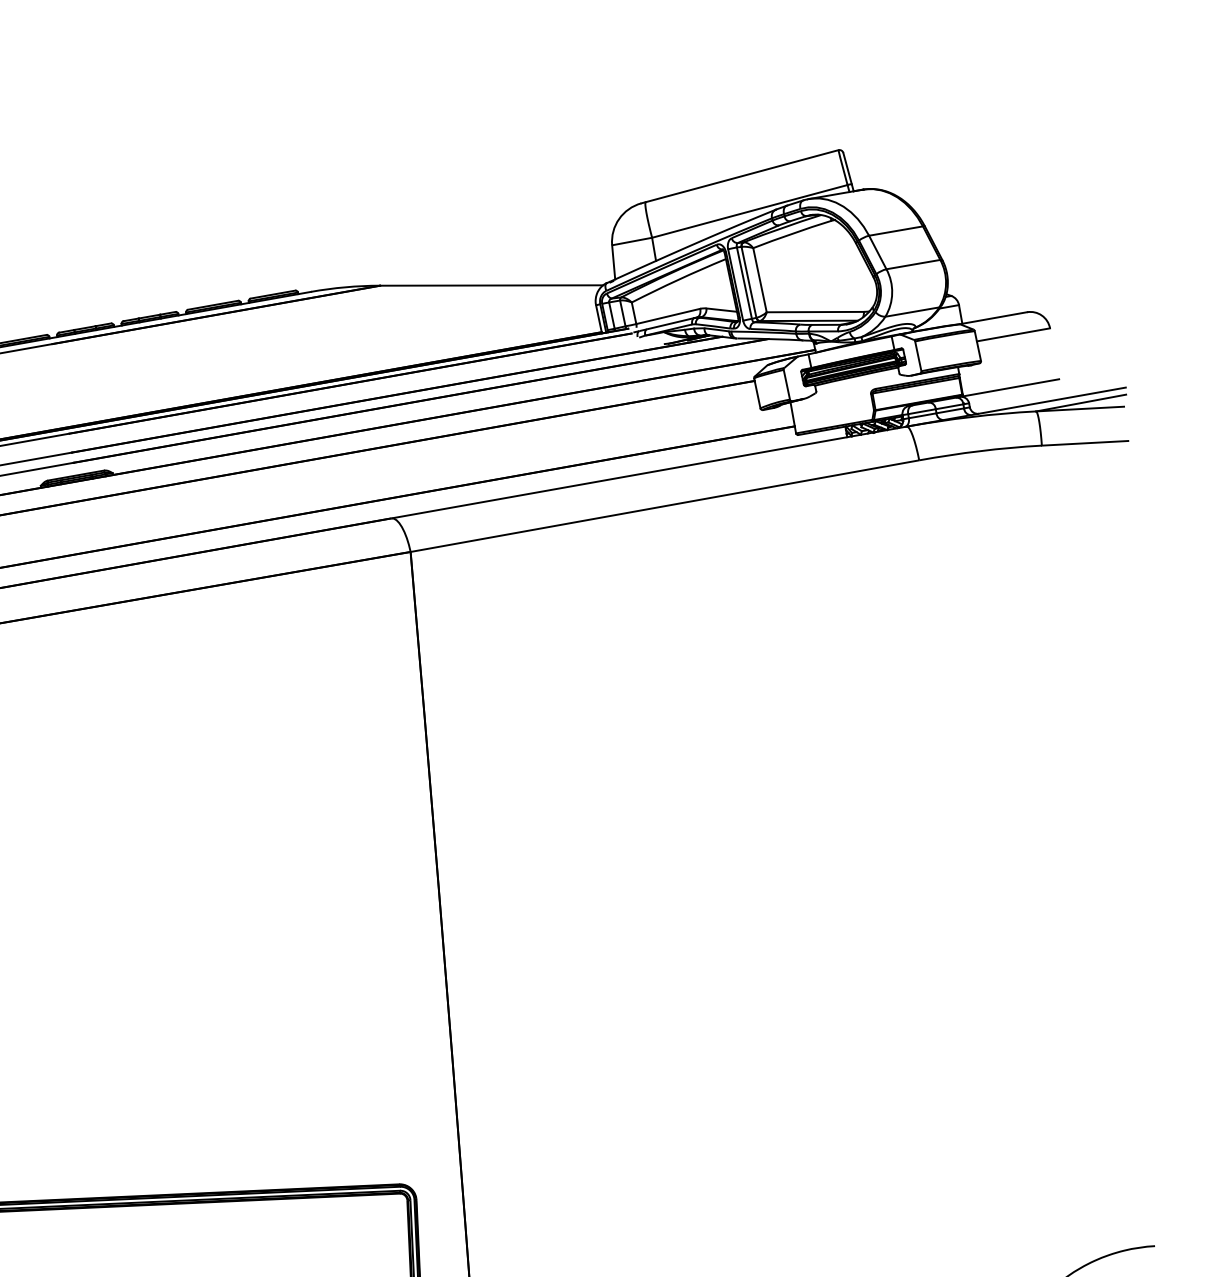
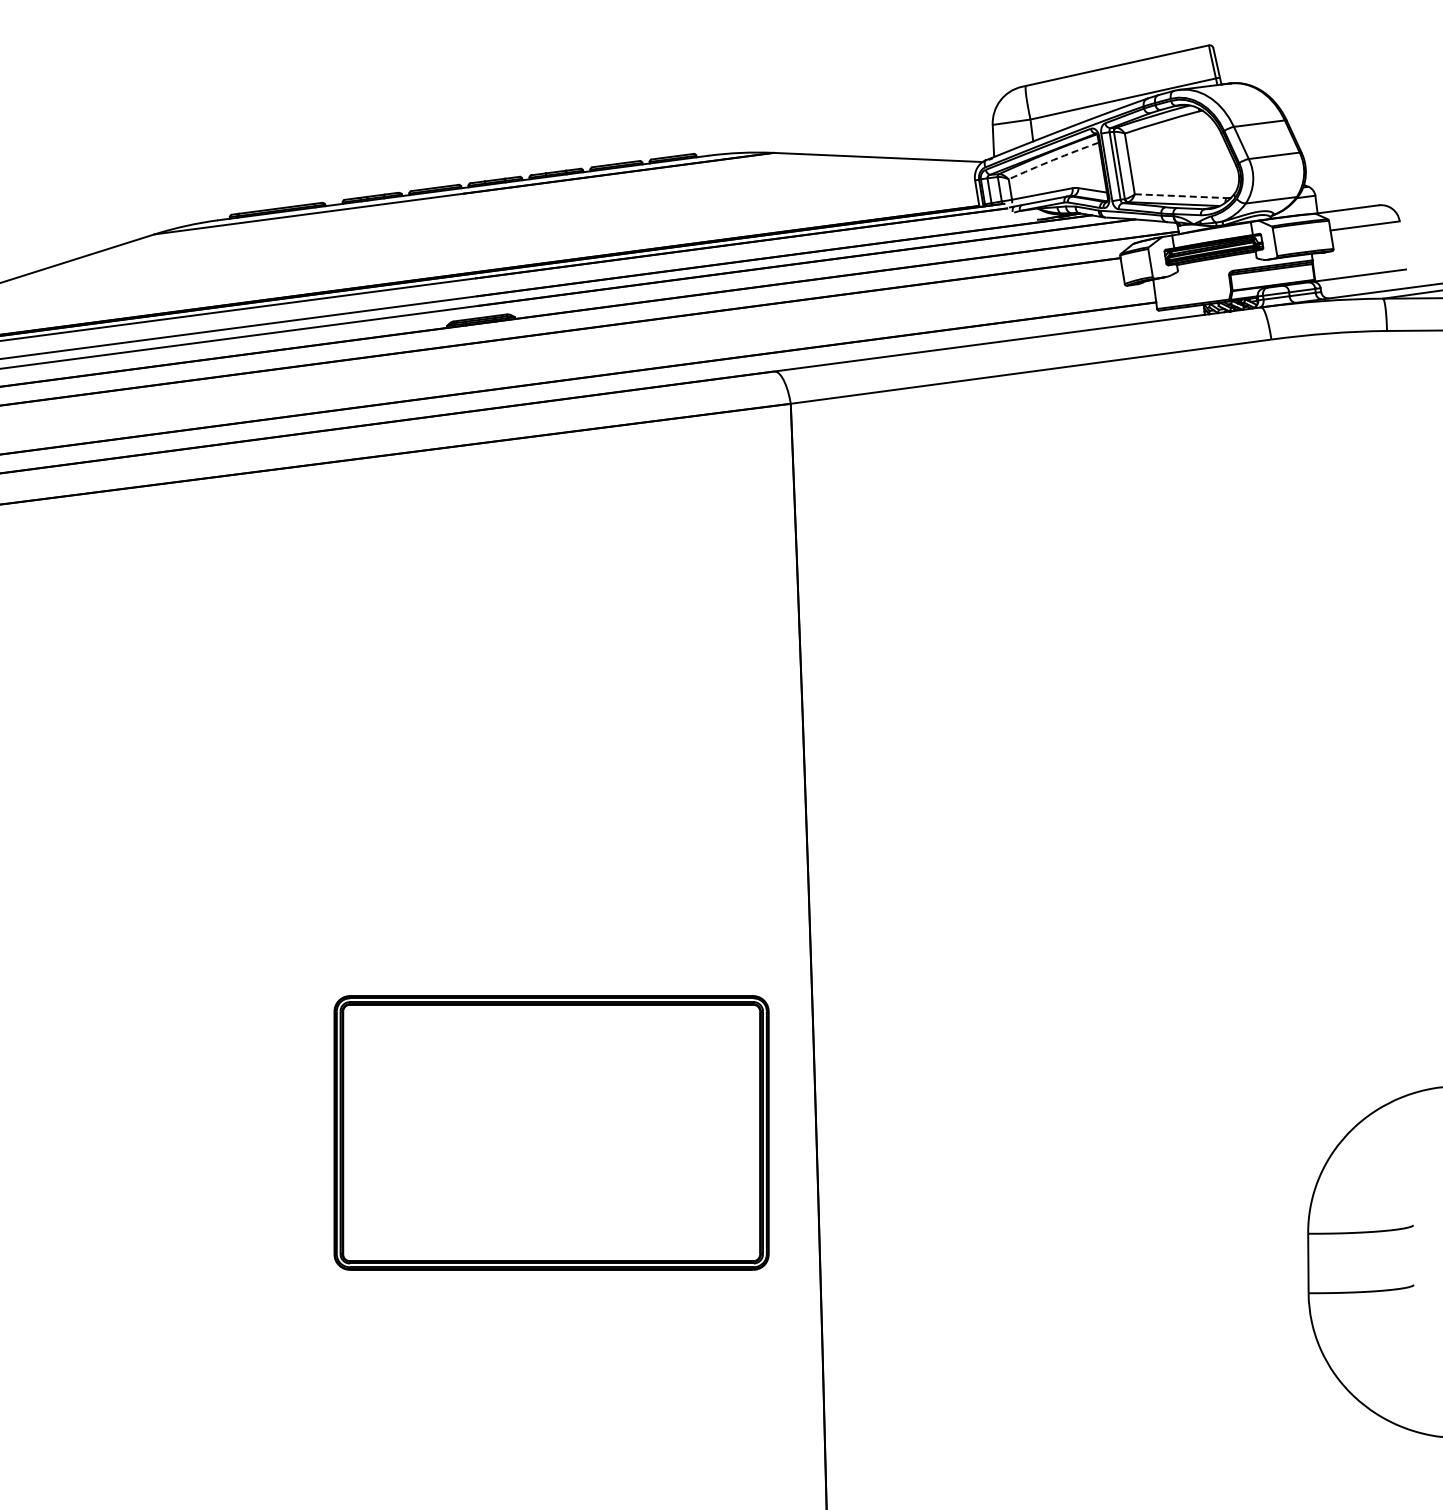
arc: (678, 280) -> (1053, 160), solid -> dashed
line: (815, 312) -> (1180, 196), solid -> dashed

